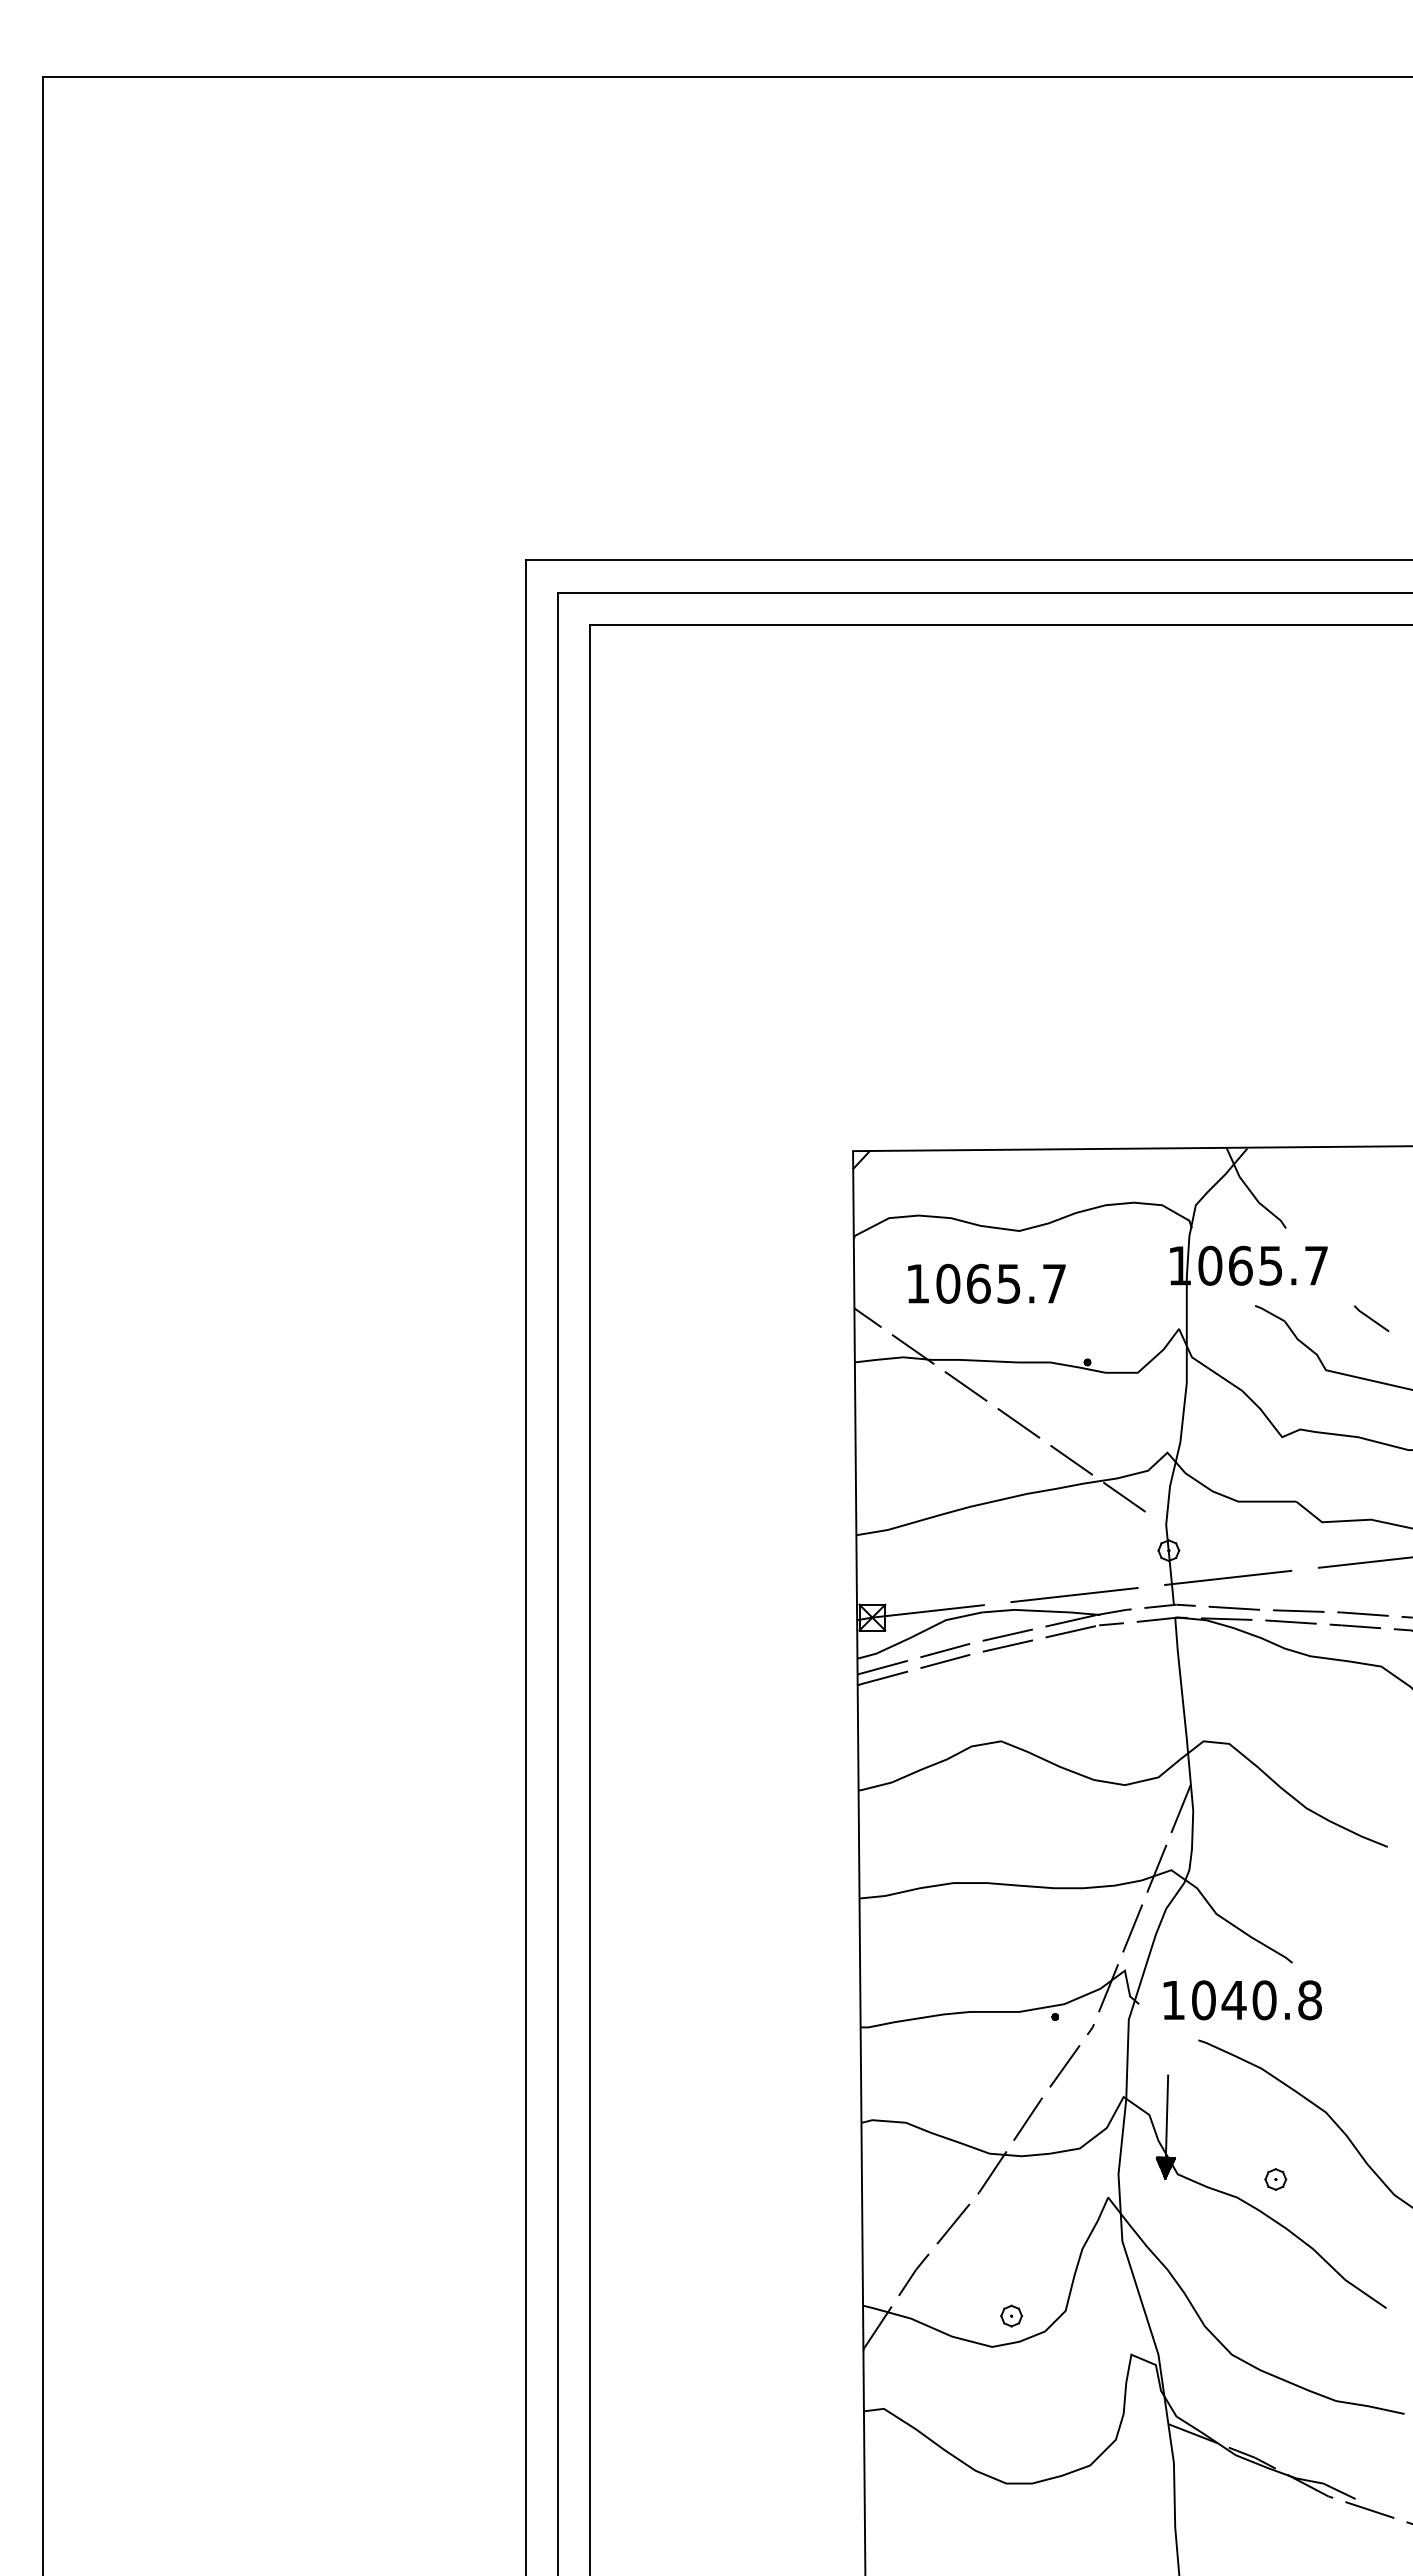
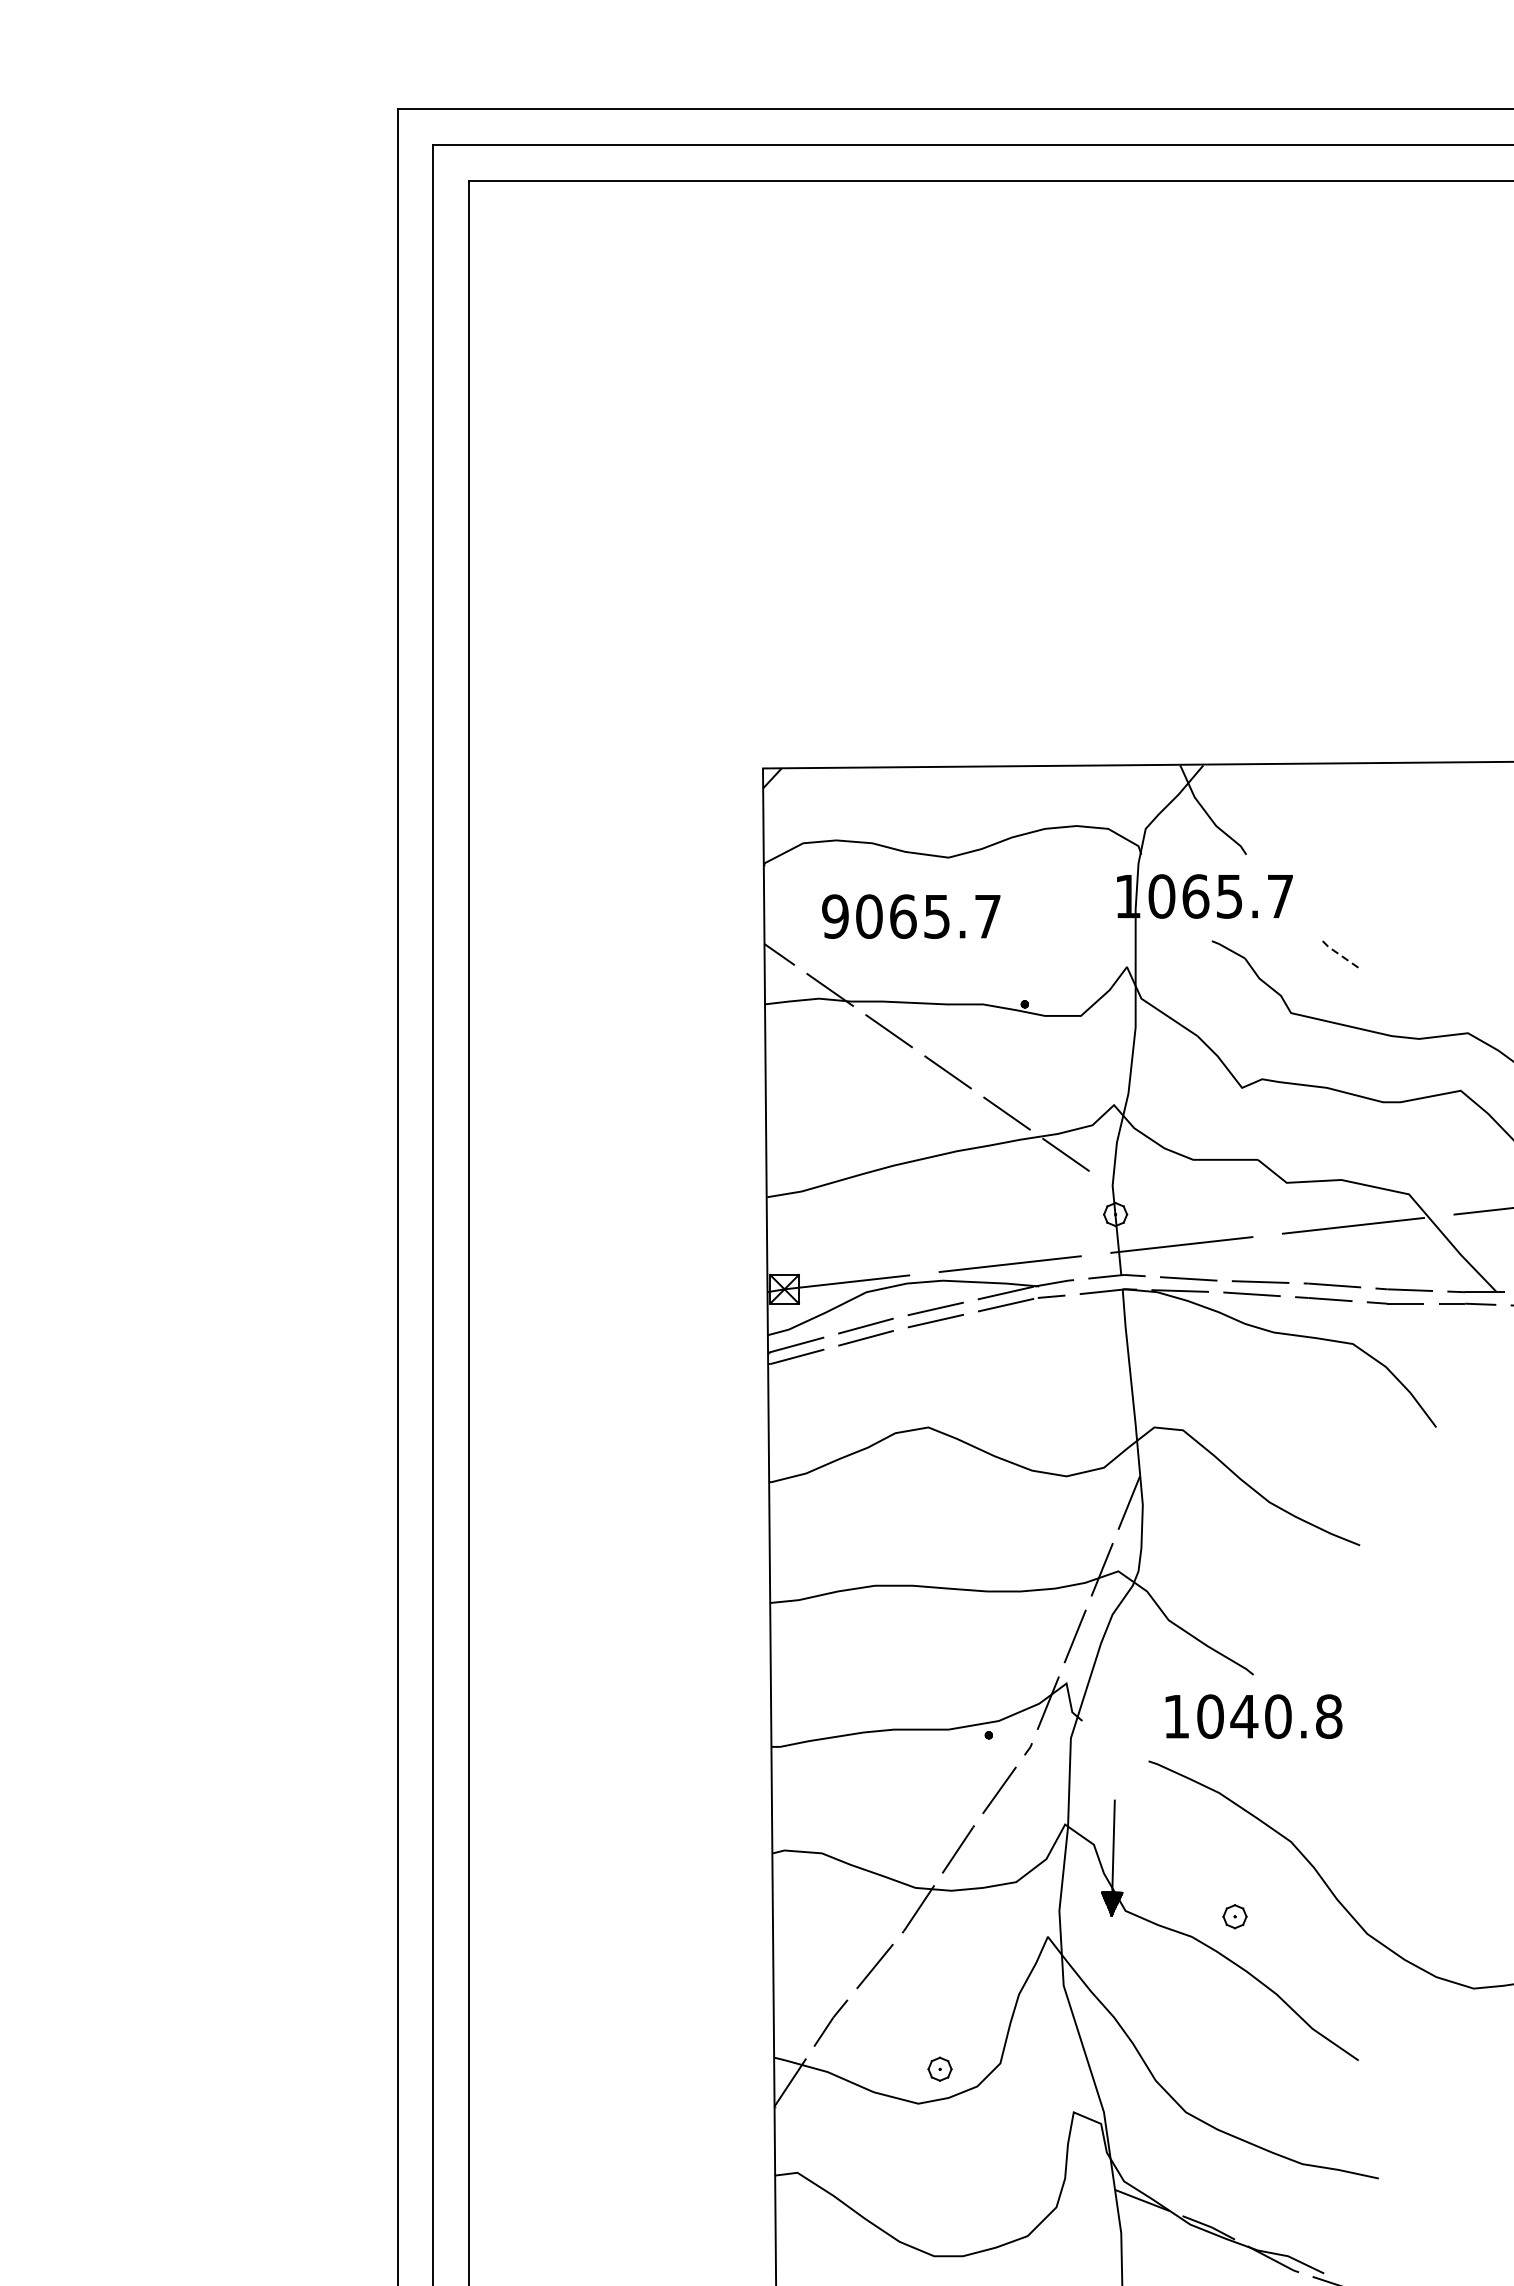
text: (917, 1283) -> (834, 916), 1065.7 -> 9065.7
line: (1370, 1318) -> (1340, 955), solid -> dashed
text: (1242, 2000) -> (1253, 1716), moved

